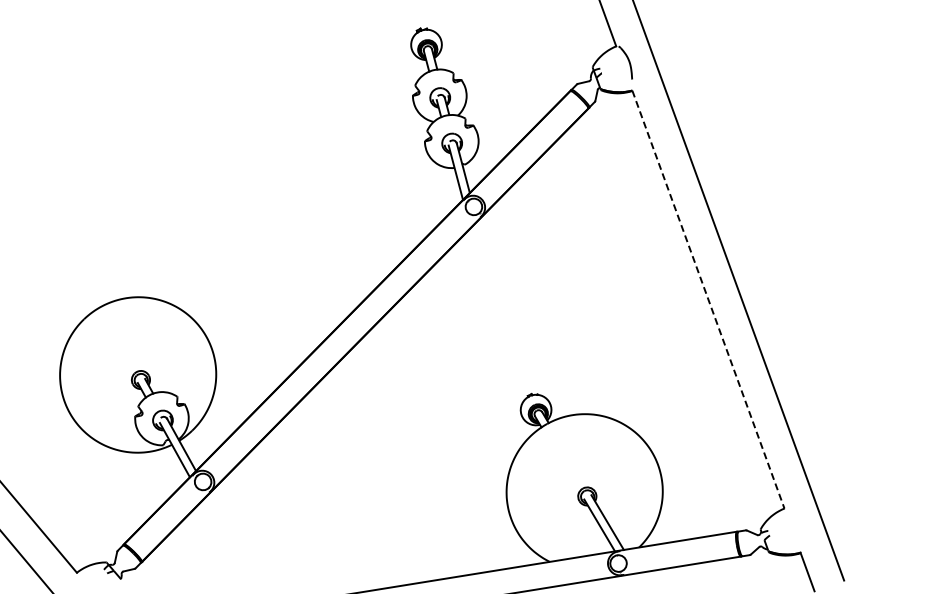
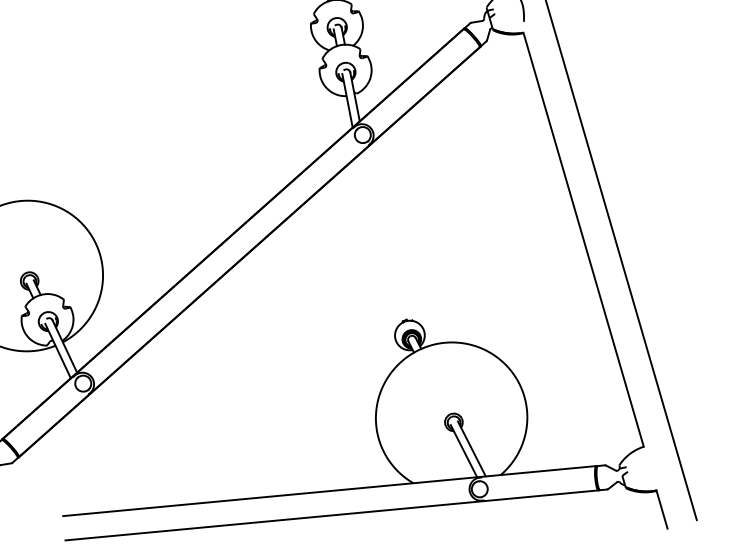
line: (708, 300) -> (583, 240), dashed -> solid

